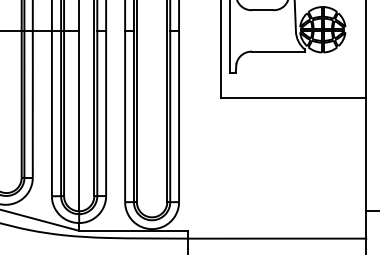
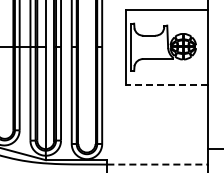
line: (293, 98) -> (166, 85), solid -> dashed
line: (278, 238) -> (158, 164), solid -> dashed

